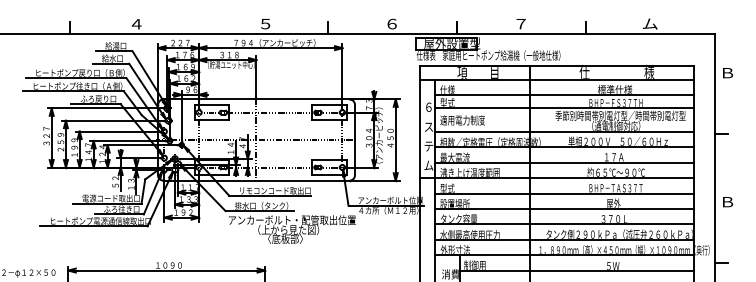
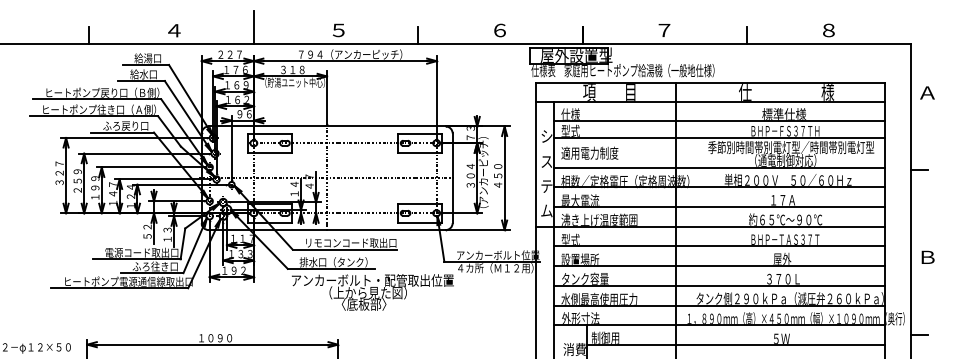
line: (198, 20) -> (253, 26), added
text: (649, 24) -> (828, 30), ム -> ８
text: (727, 72) -> (927, 92), Ｂ -> Ａ
text: (428, 107) -> (546, 136), ６ -> シ

